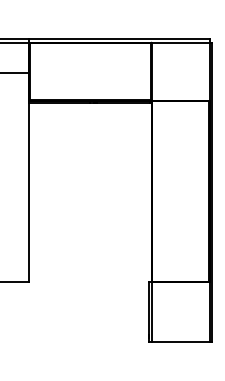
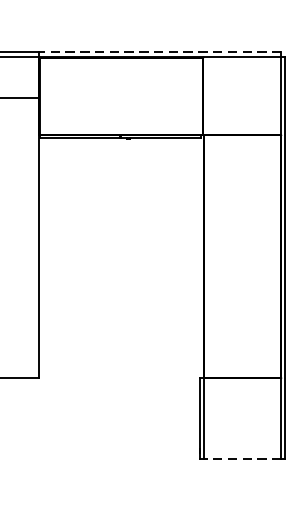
line: (119, 38) -> (160, 51), solid -> dashed
line: (180, 342) -> (242, 459), solid -> dashed

